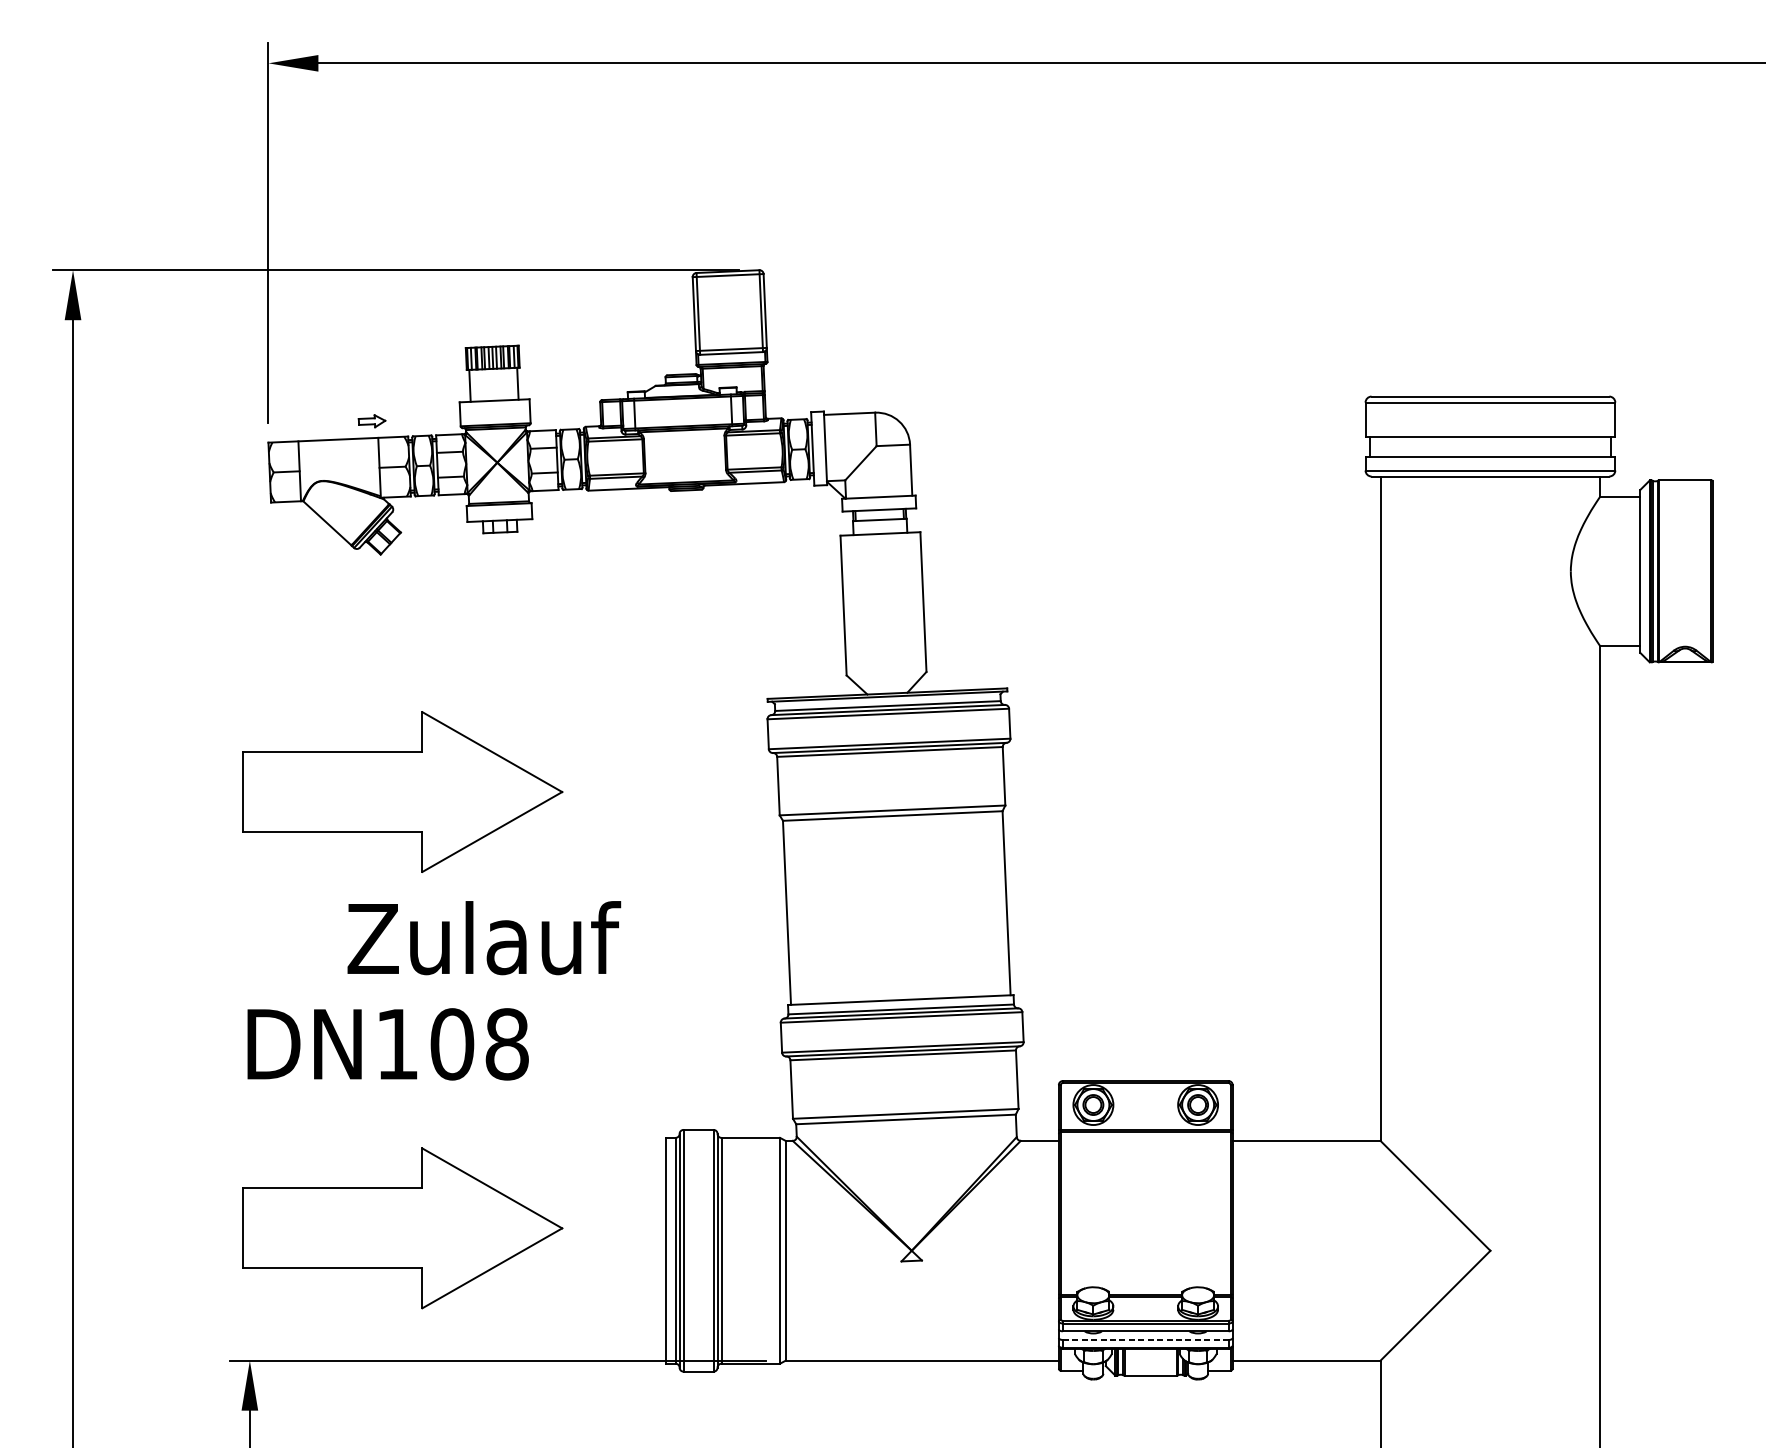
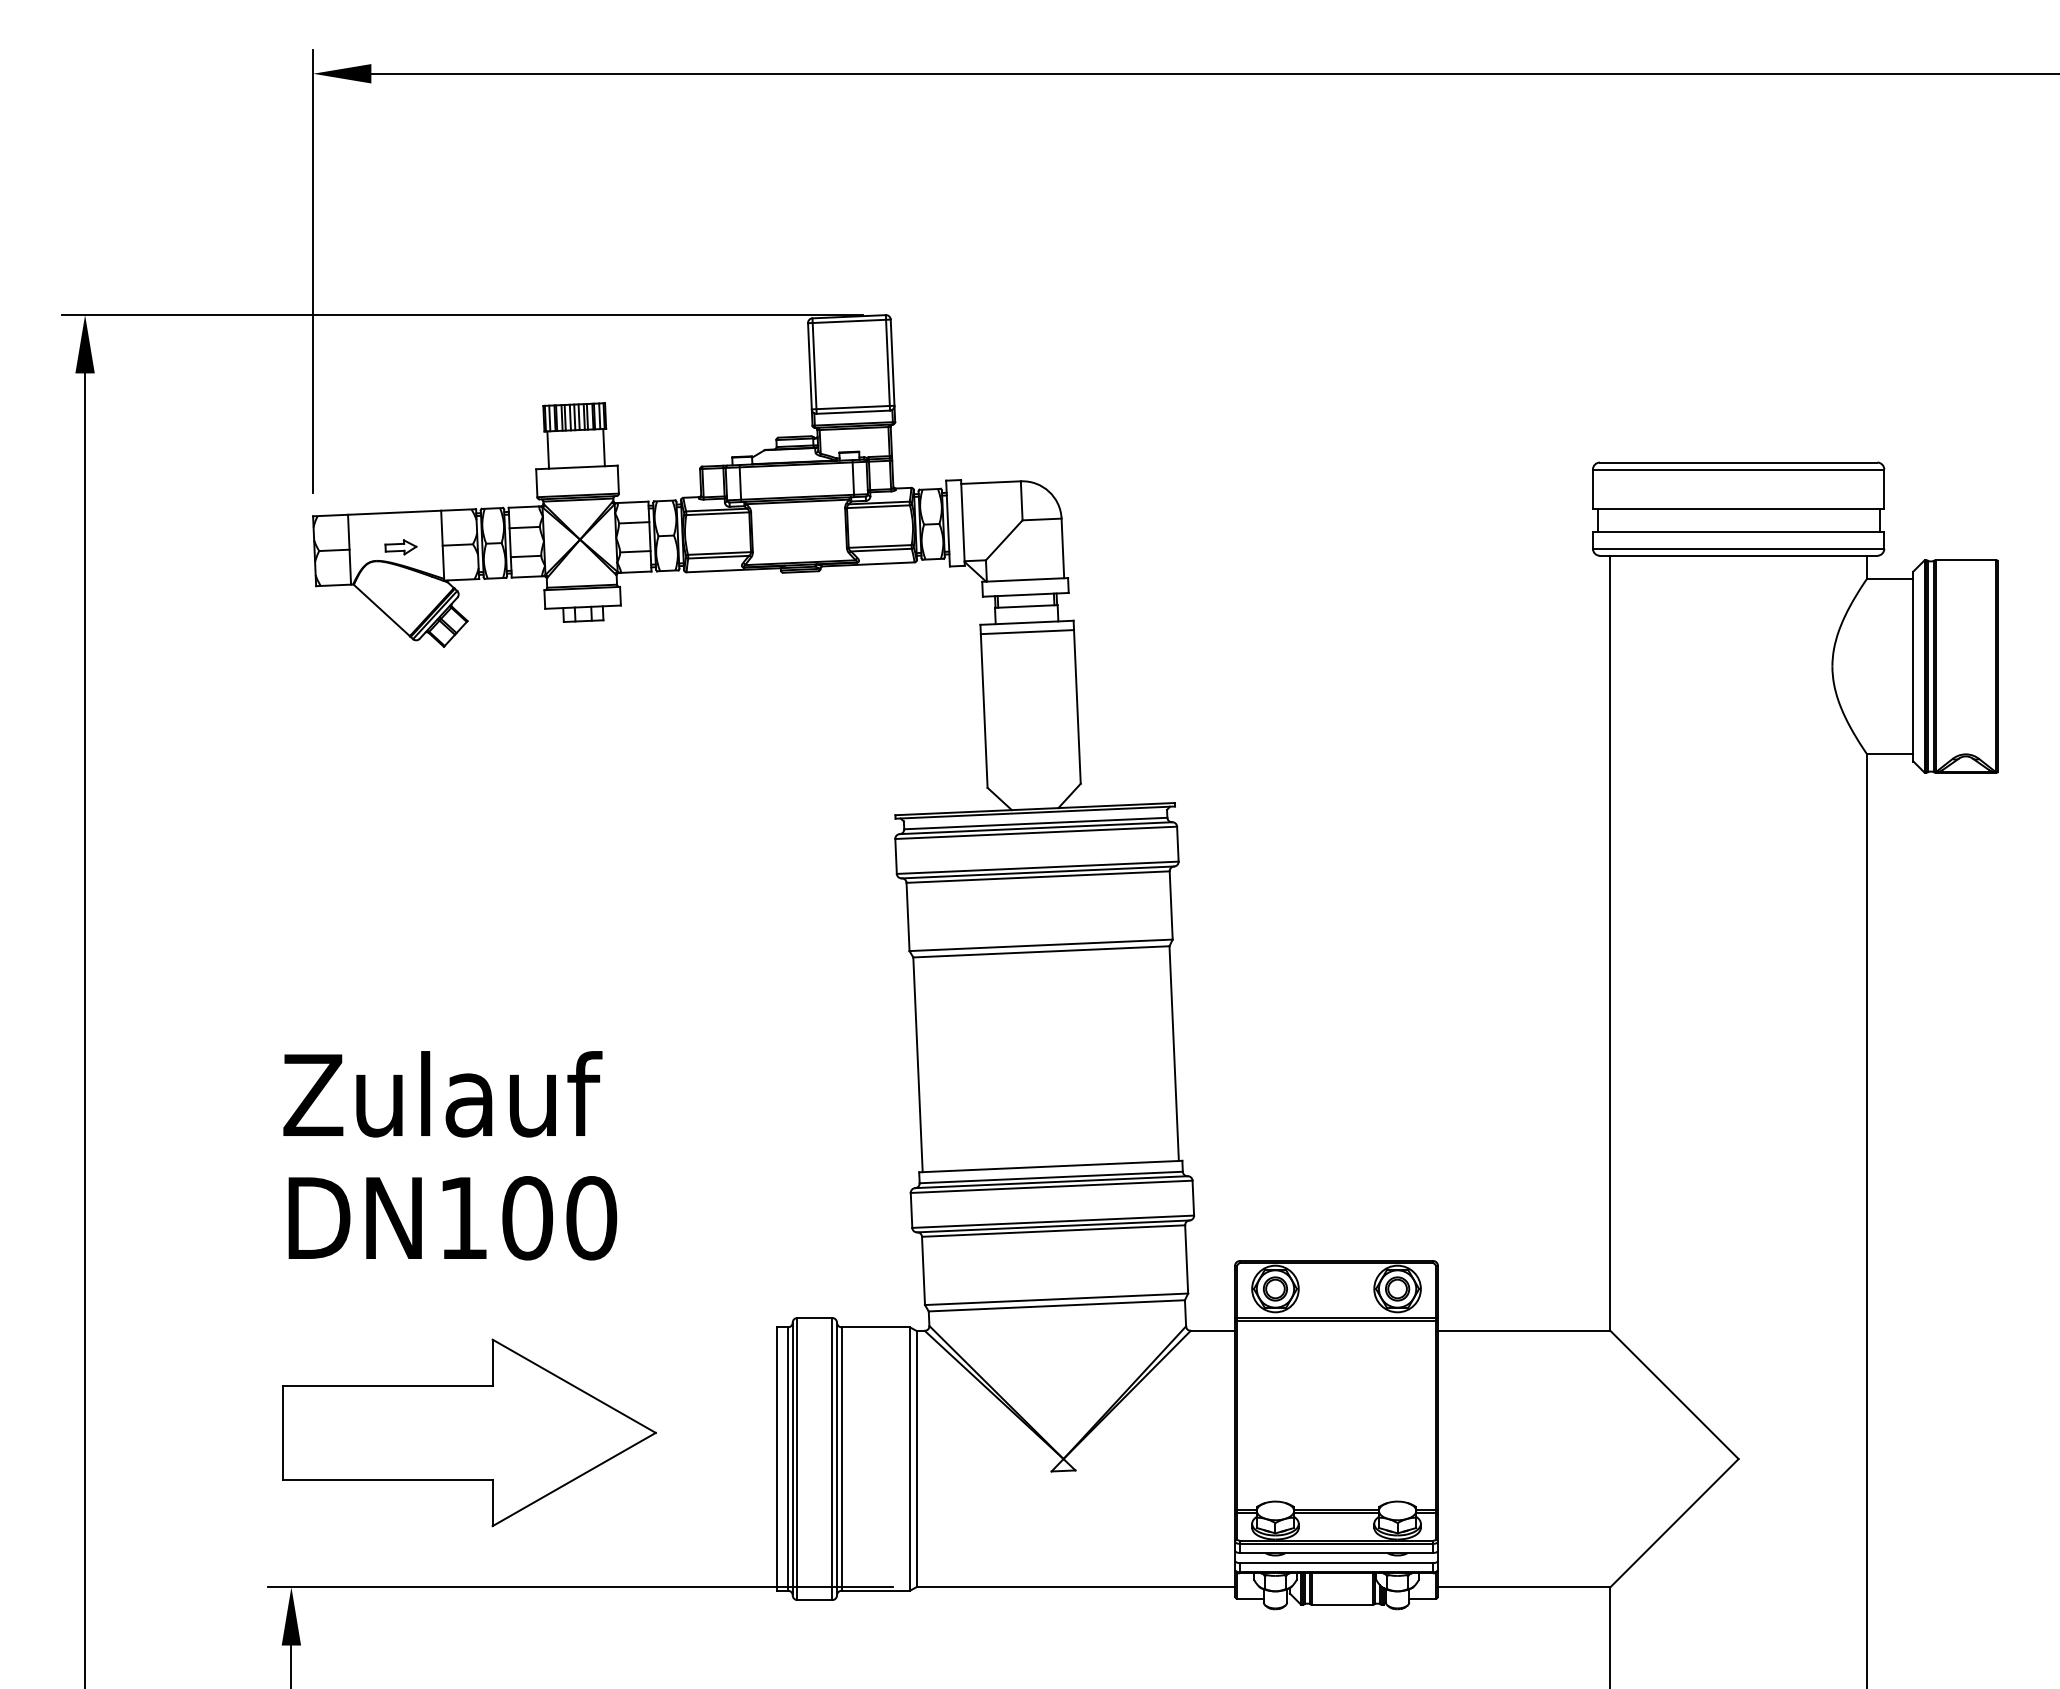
part: (371, 421) -> (400, 547), moved
line: (880, 542) -> (1027, 632), added
part: (402, 791) -> (469, 923), removed
text: (483, 938) -> (442, 1094), moved
text: (507, 1044) -> (591, 1218), DN108 -> DN100
line: (1145, 1340) -> (1336, 1563), dashed -> solid

